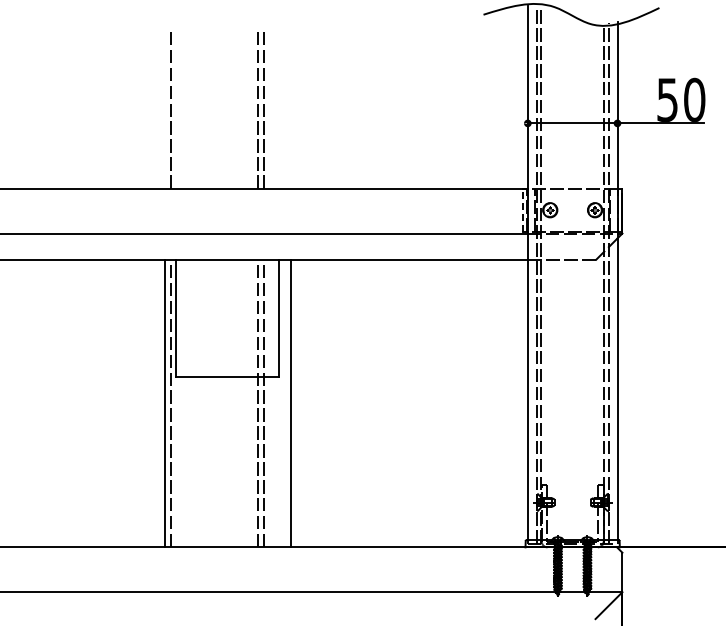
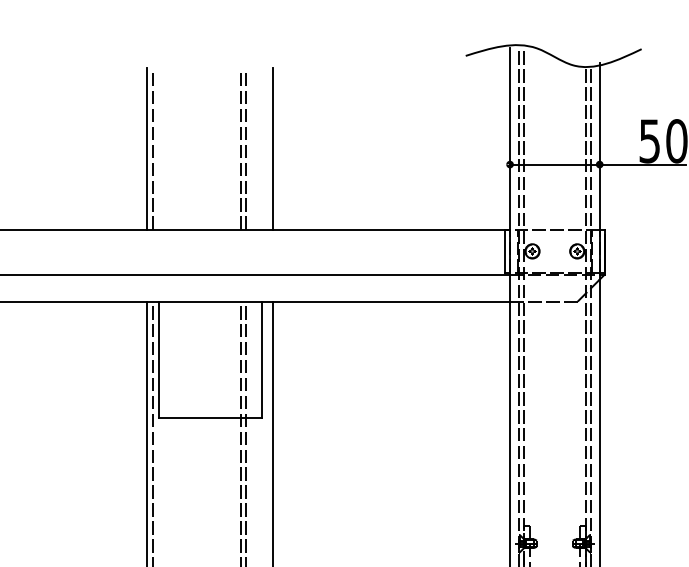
line: (165, 107) -> (147, 148), added
line: (290, 107) -> (272, 148), added
line: (522, 210) -> (504, 251), dashed -> solid

